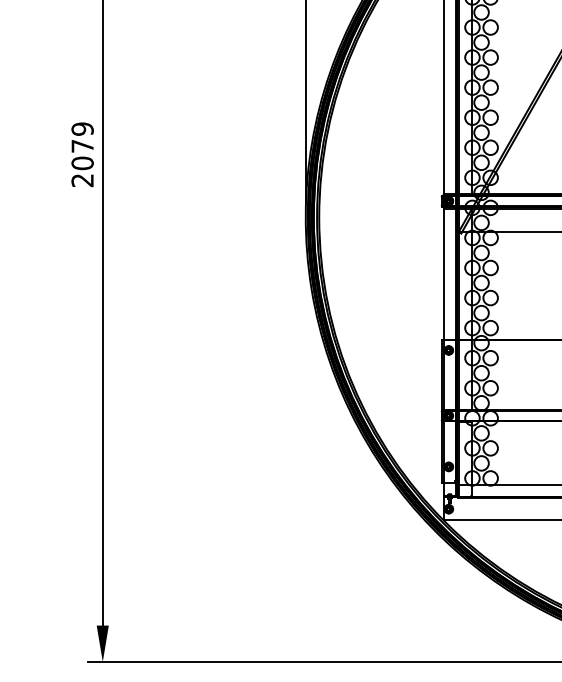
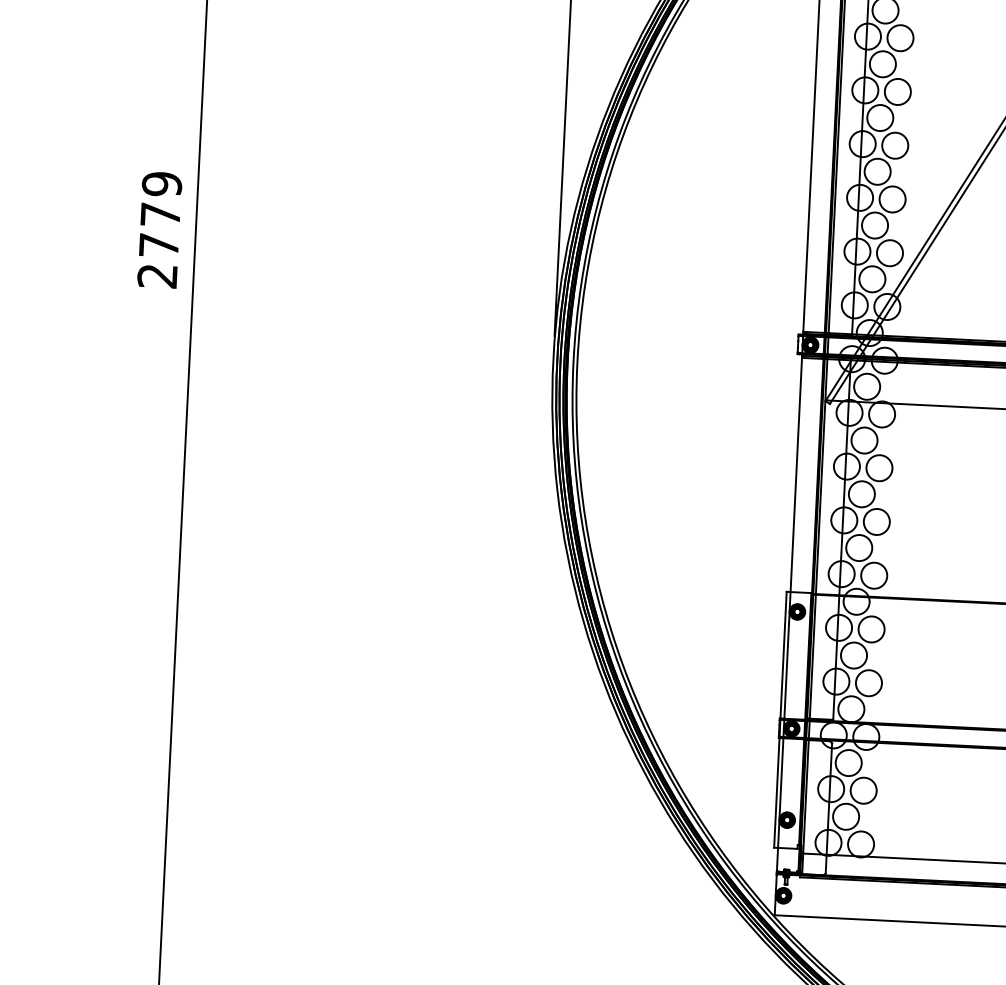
text: (82, 163) -> (158, 245), 2079 -> 2779

